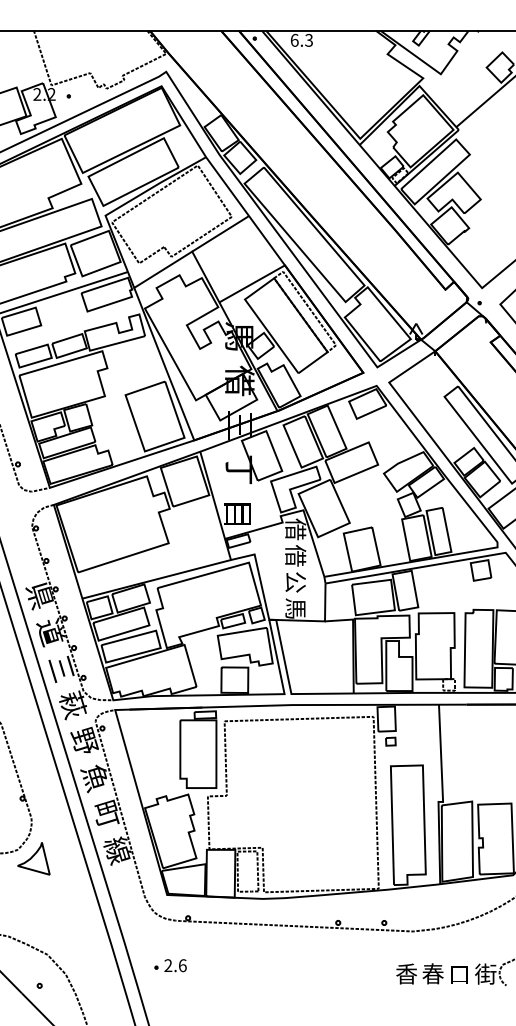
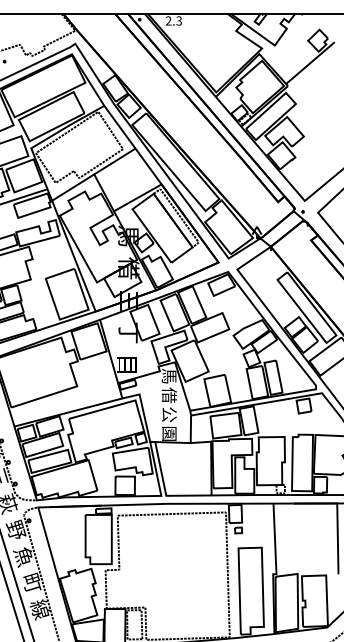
text: (294, 40) -> (168, 21), 6.3 -> 2.3
text: (295, 529) -> (169, 376), 借 -> 馬
text: (295, 608) -> (169, 433), 馬 -> 園

